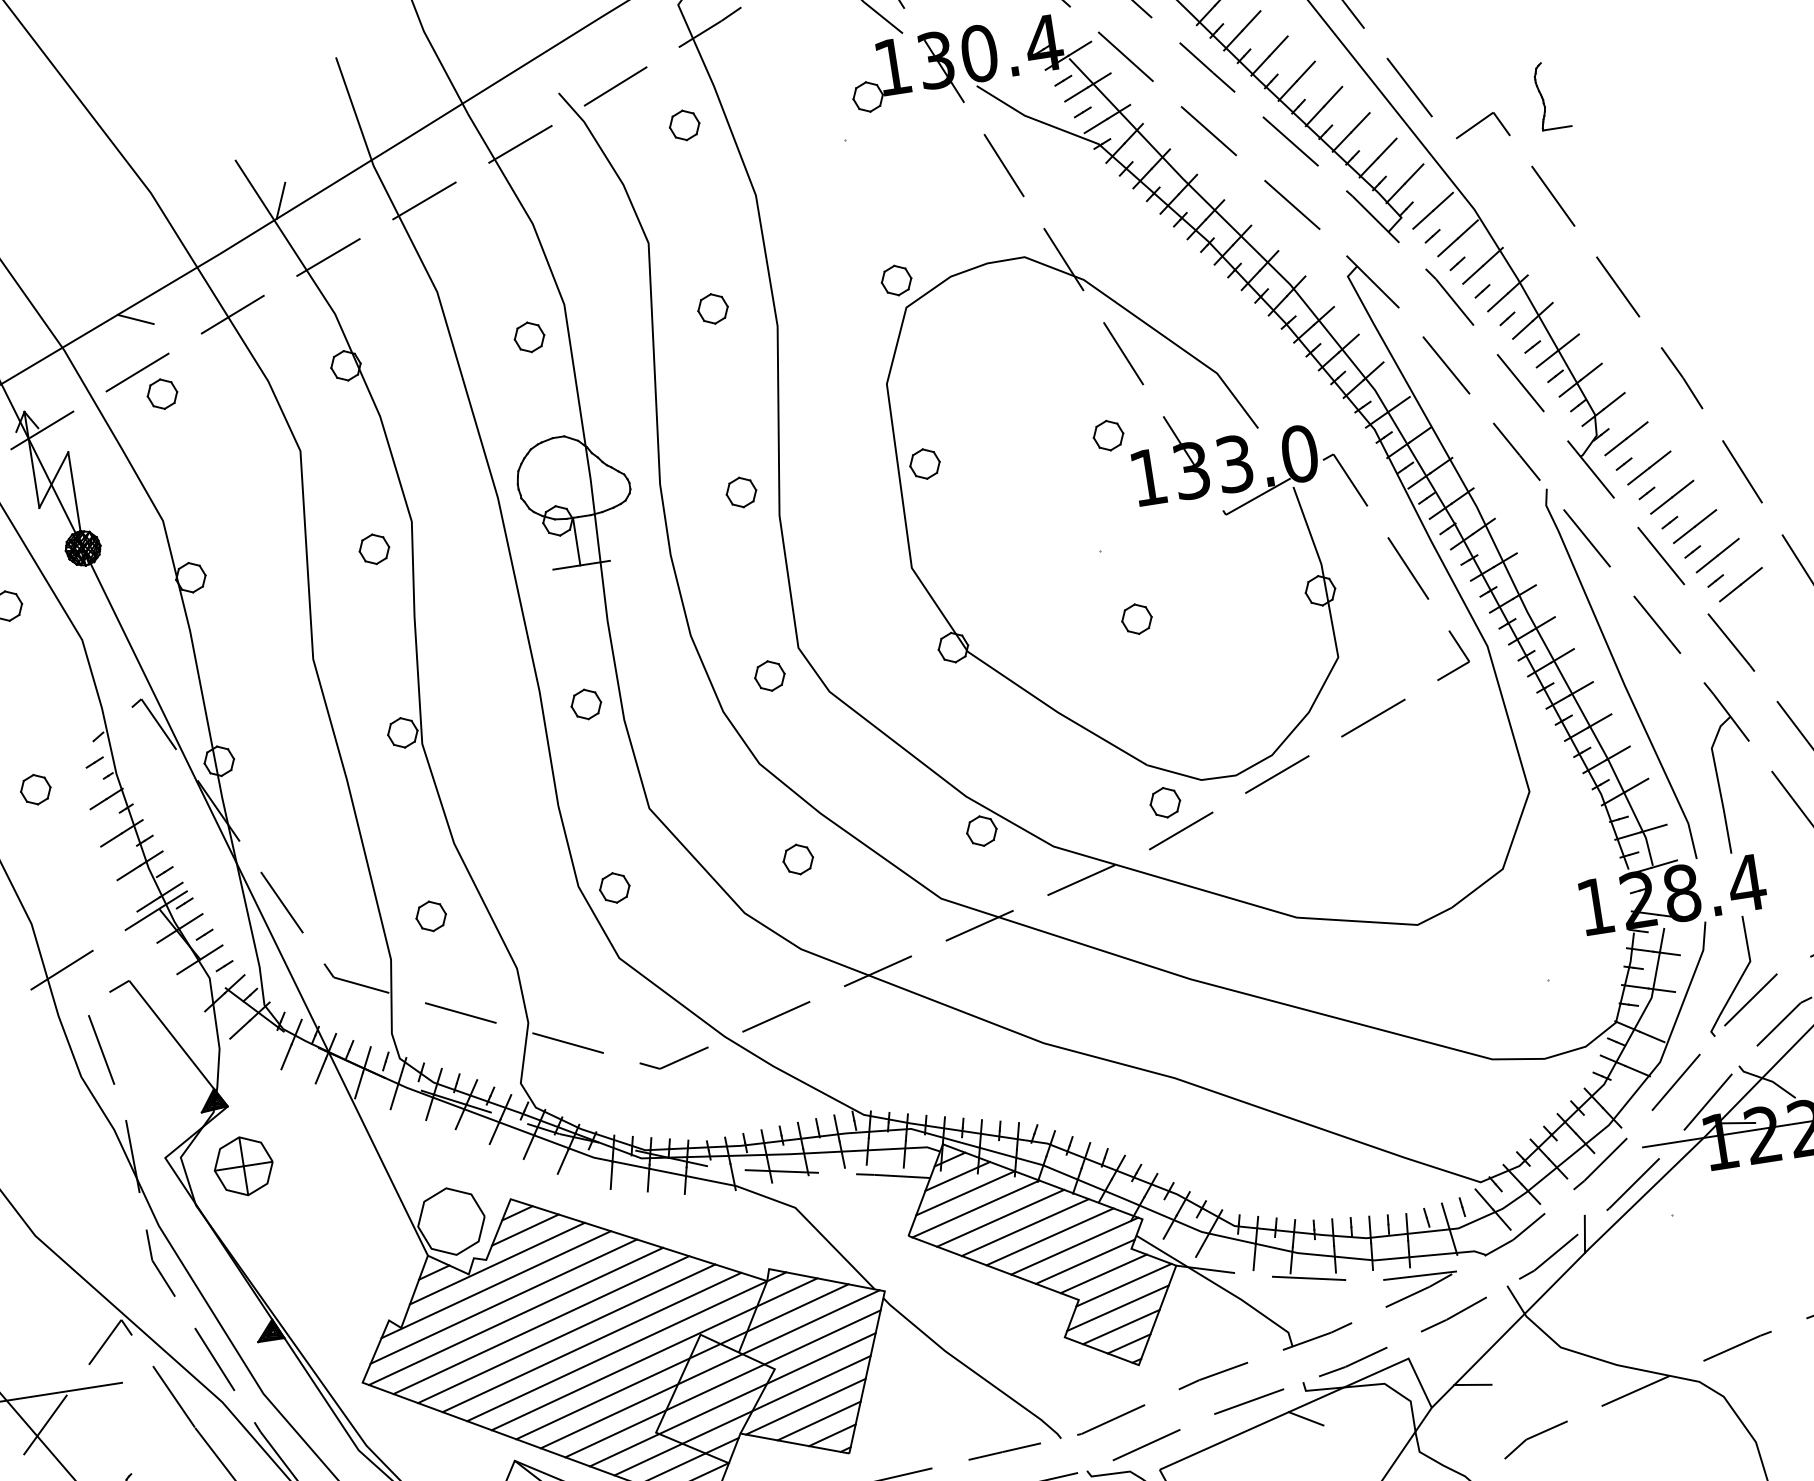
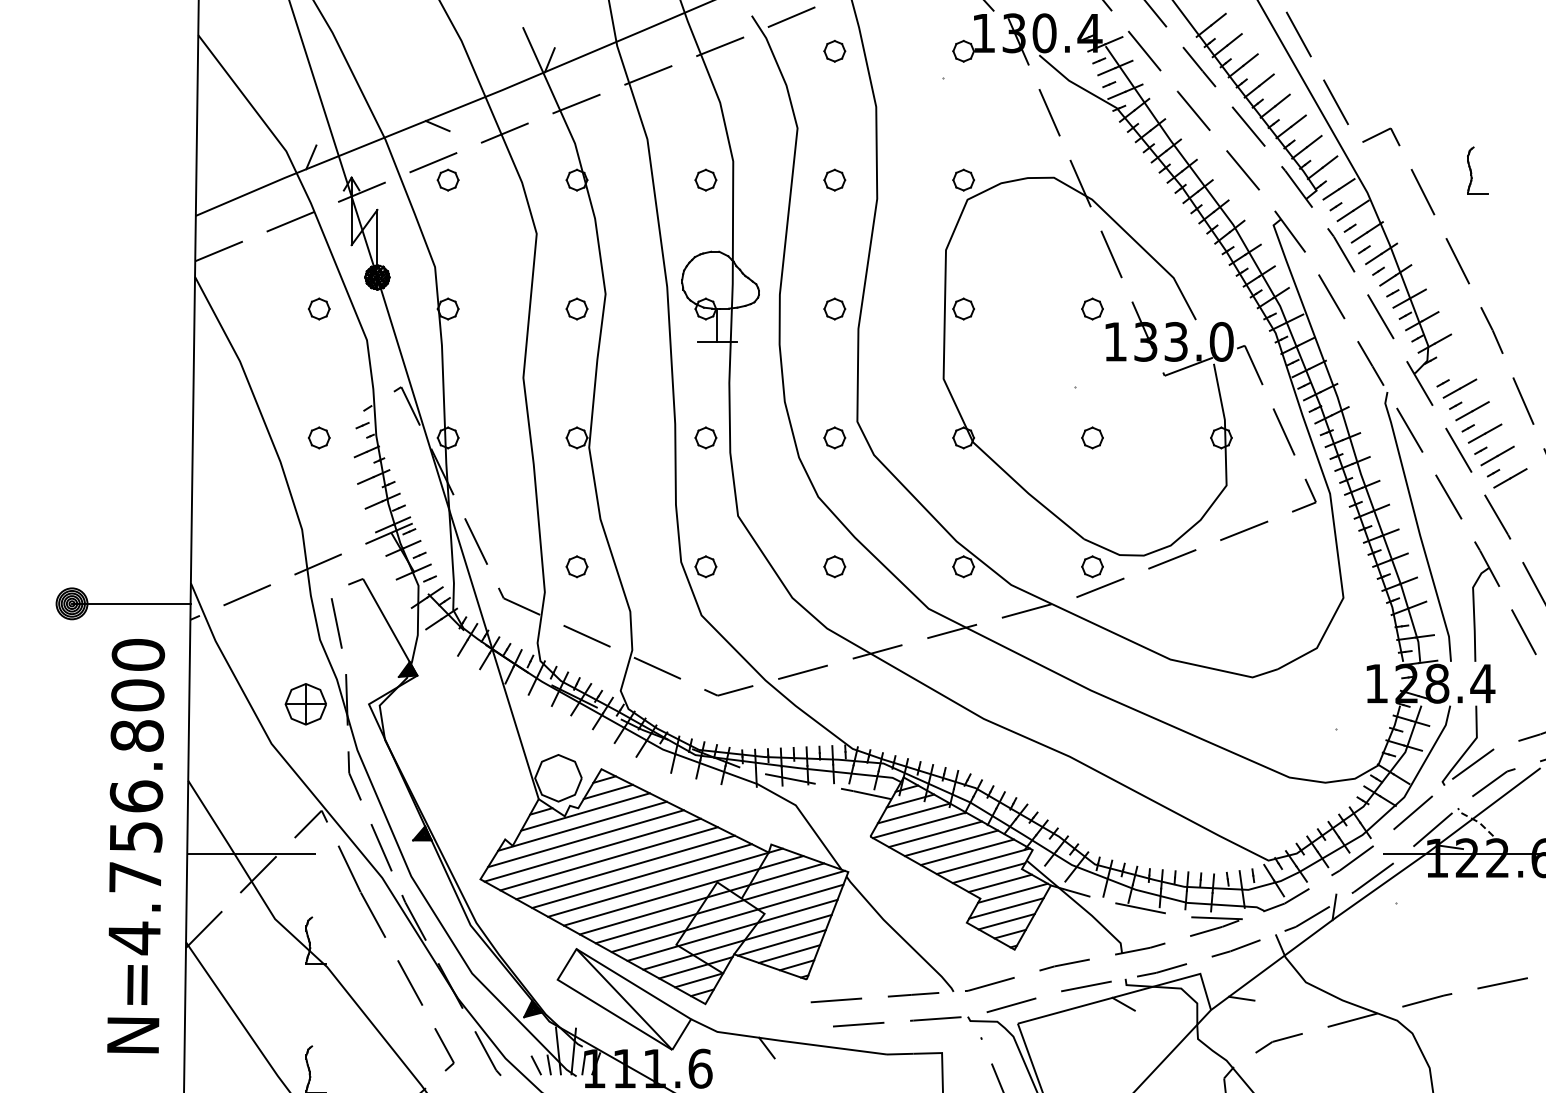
part: (1551, 95) -> (1477, 170), moved
line: (1626, 439) -> (1447, 366), removed
line: (1768, 1079) -> (1476, 820), solid -> dashed
part: (243, 1166) -> (305, 704), moved

